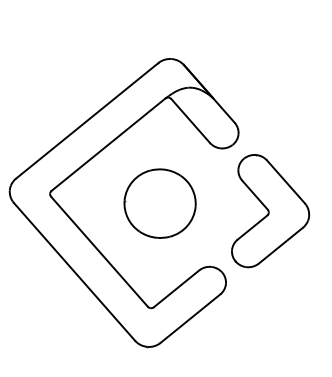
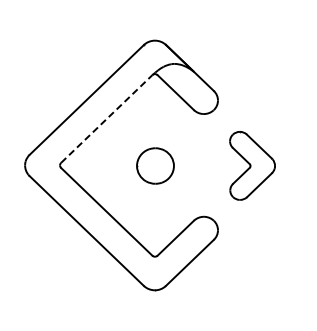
line: (109, 144) -> (107, 118), solid -> dashed
part: (160, 203) -> (155, 165), size x0.6
part: (272, 212) -> (252, 165), size x0.7

